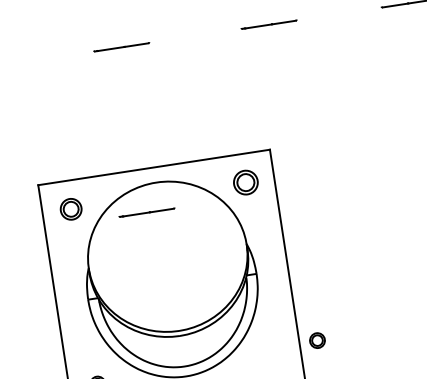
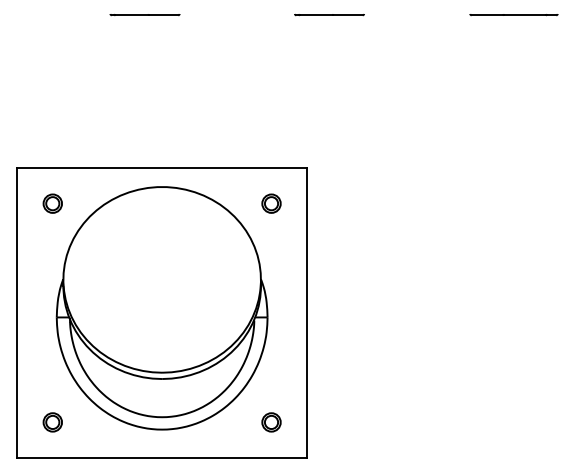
part: (245, 182) -> (271, 203), size x0.62
part: (70, 209) -> (52, 203), size x0.71
line: (146, 213) -> (144, 222), removed
part: (317, 340) -> (271, 422), moved

